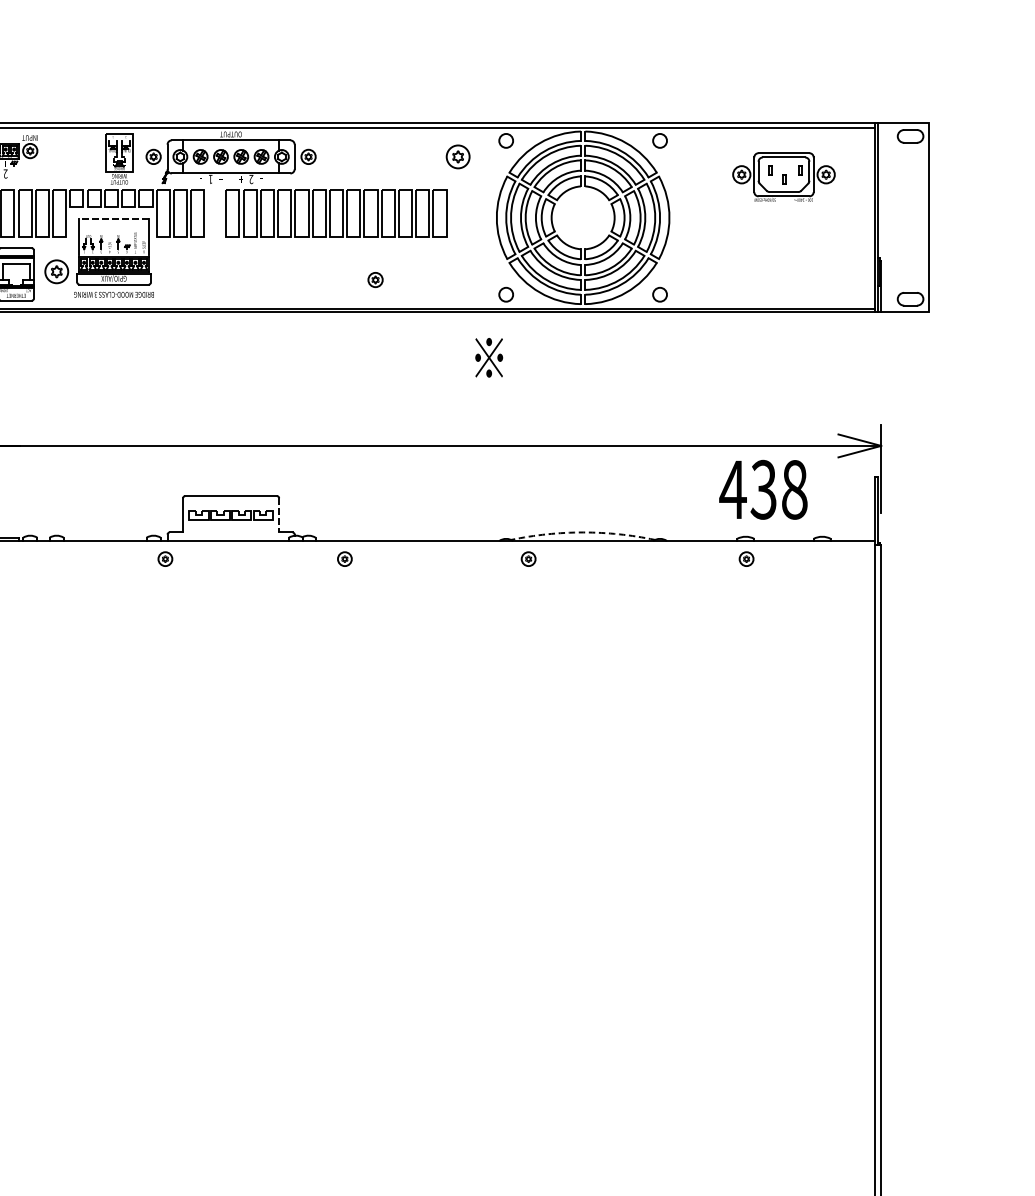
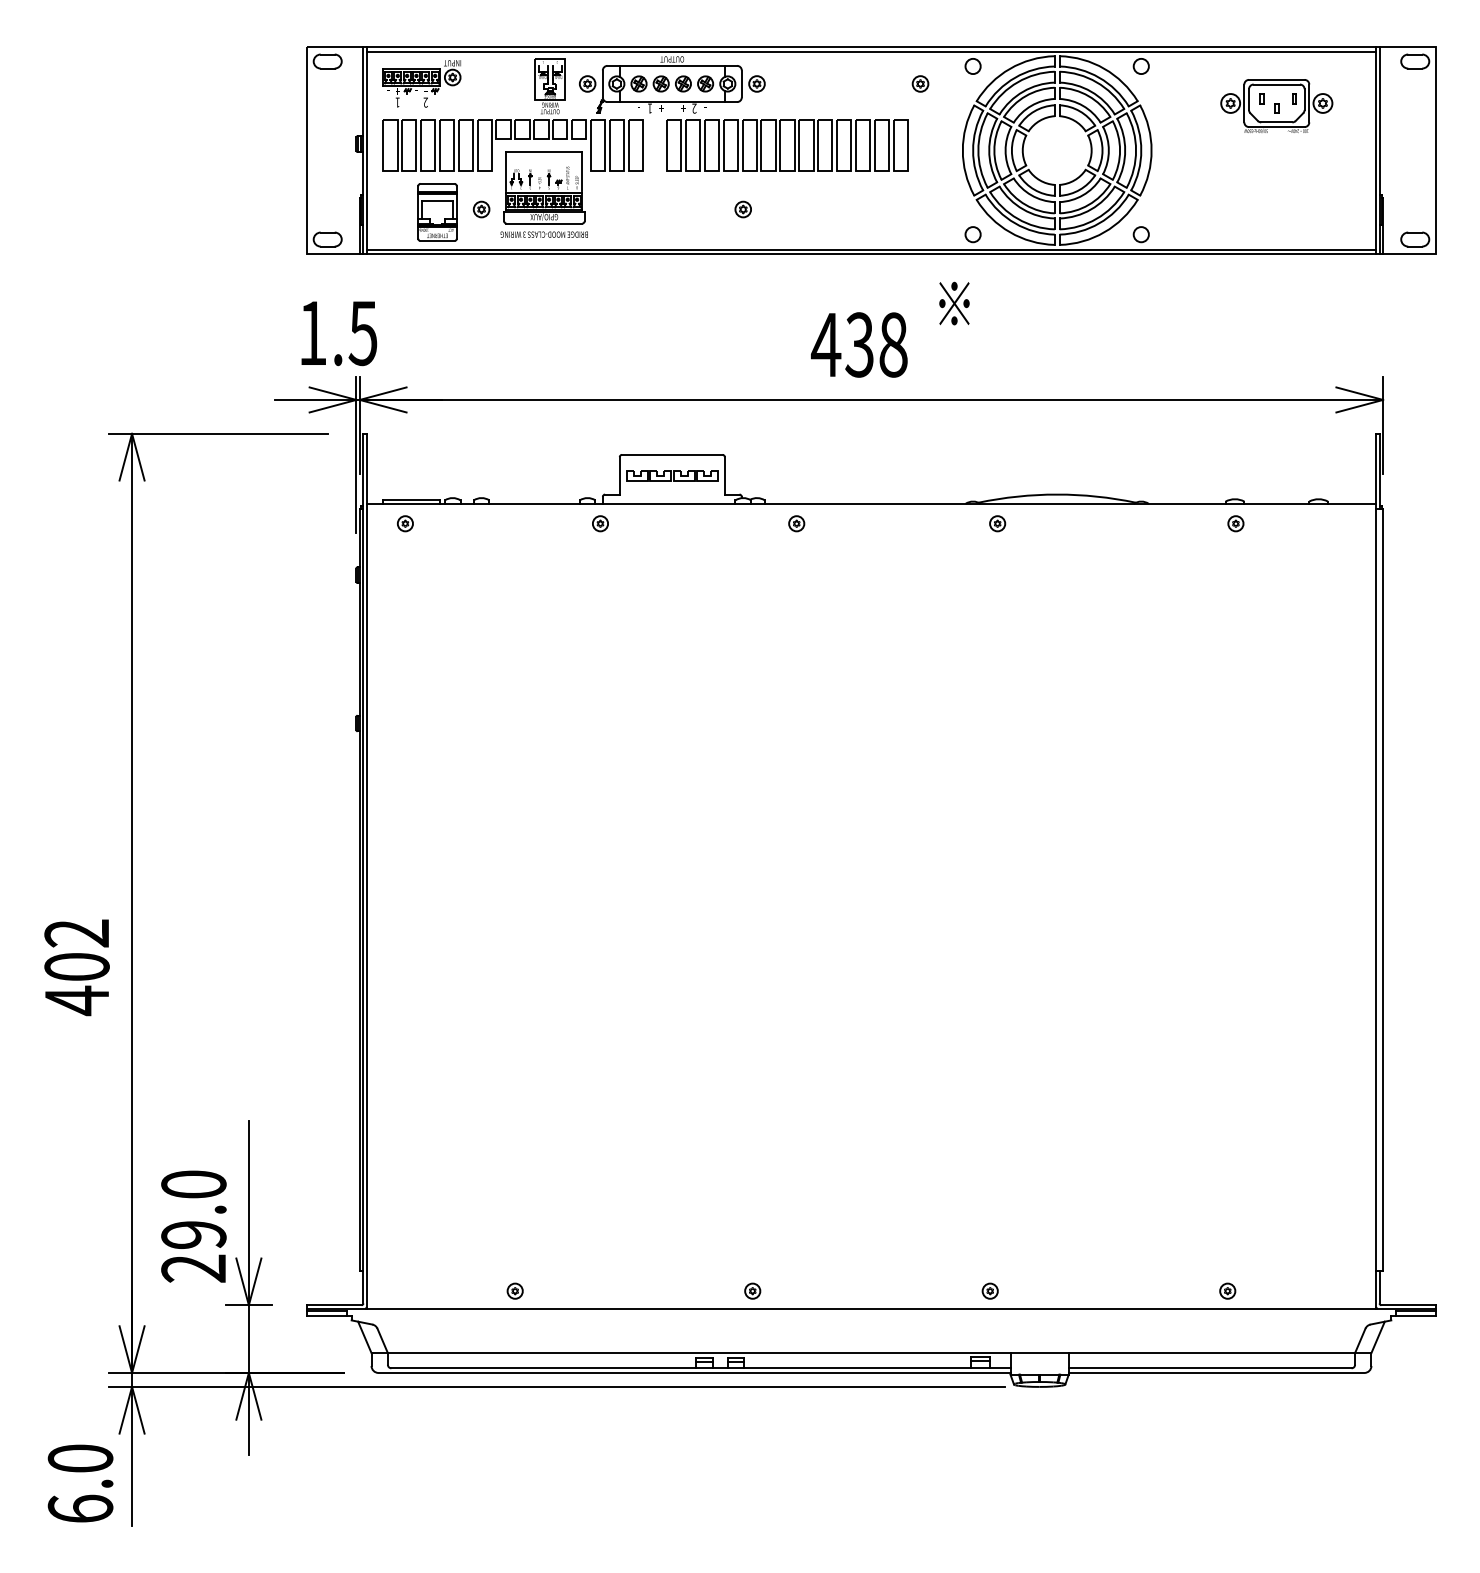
part: (458, 156) -> (920, 83), size x0.62
line: (114, 219) -> (544, 152), dashed -> solid
part: (56, 271) -> (481, 209), size x0.62
part: (374, 279) -> (742, 209), moved
text: (763, 489) -> (859, 344), moved
line: (278, 515) -> (724, 475), dashed -> solid
arc: (583, 532) -> (1057, 494), dashed -> solid

